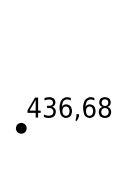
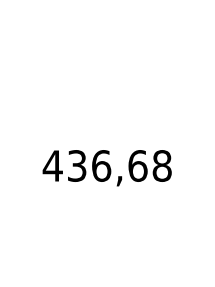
part: (21, 128) -> (33, 198), removed

